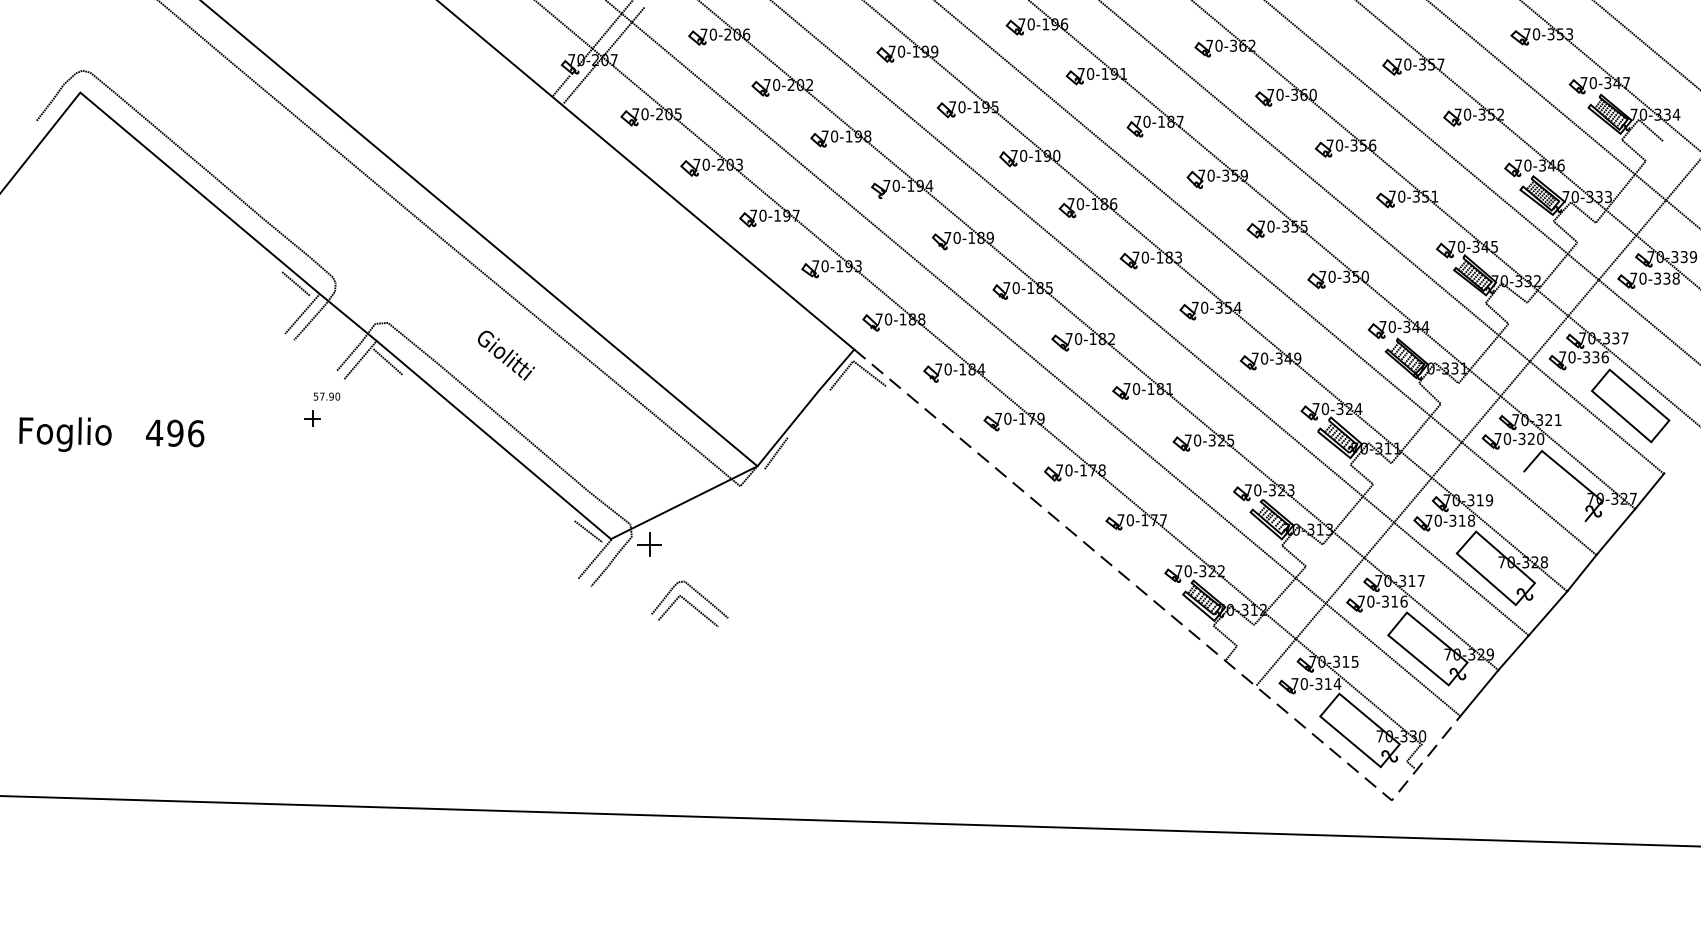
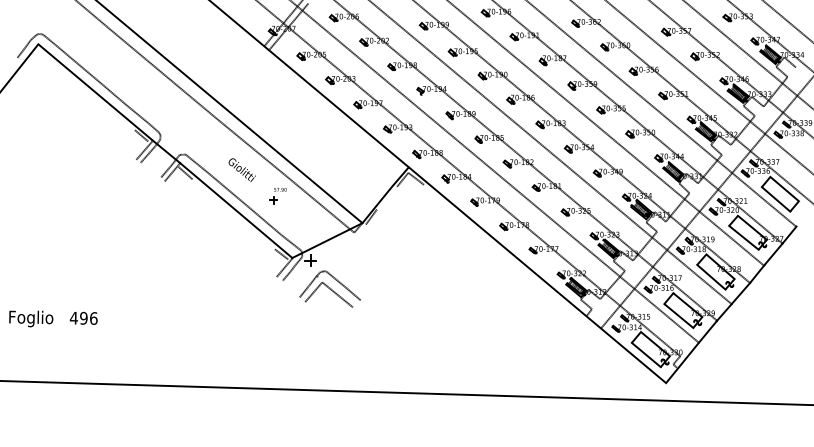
part: (320, 410) -> (277, 196), moved
text: (111, 433) -> (53, 318), moved
line: (1553, 496) -> (743, 237), added
part: (688, 602) -> (329, 288), size x1.67
line: (1167, 611) -> (558, 292), dashed -> solid

